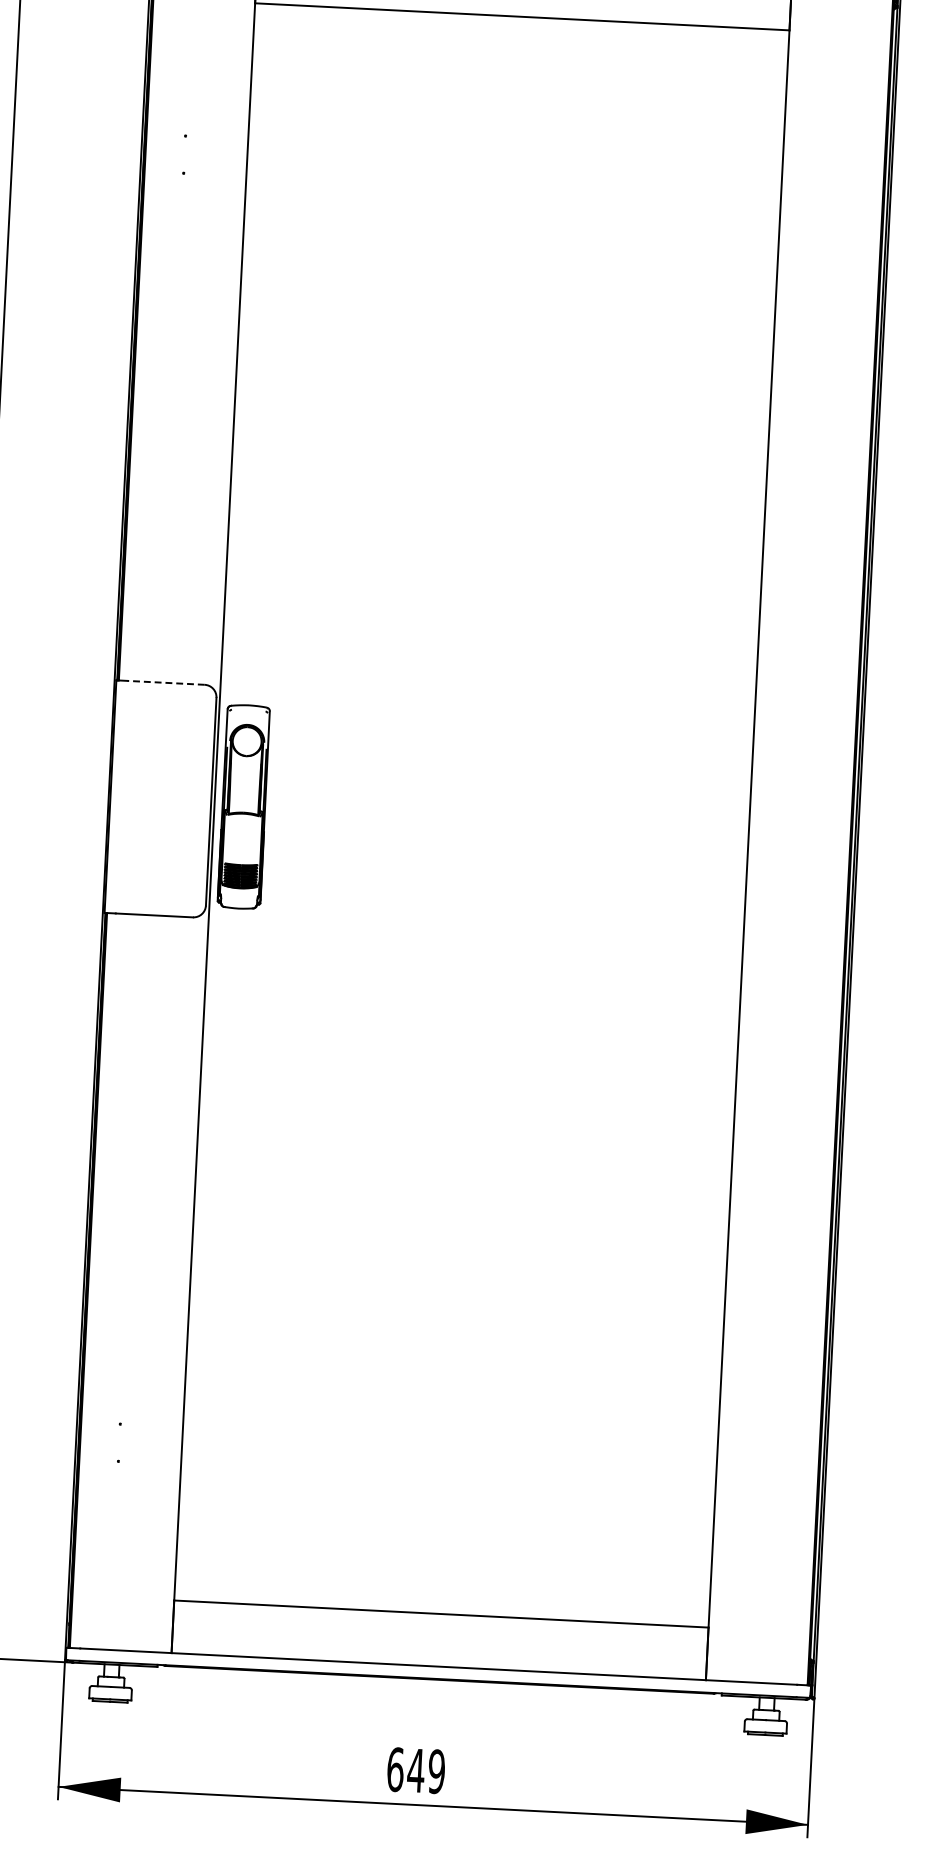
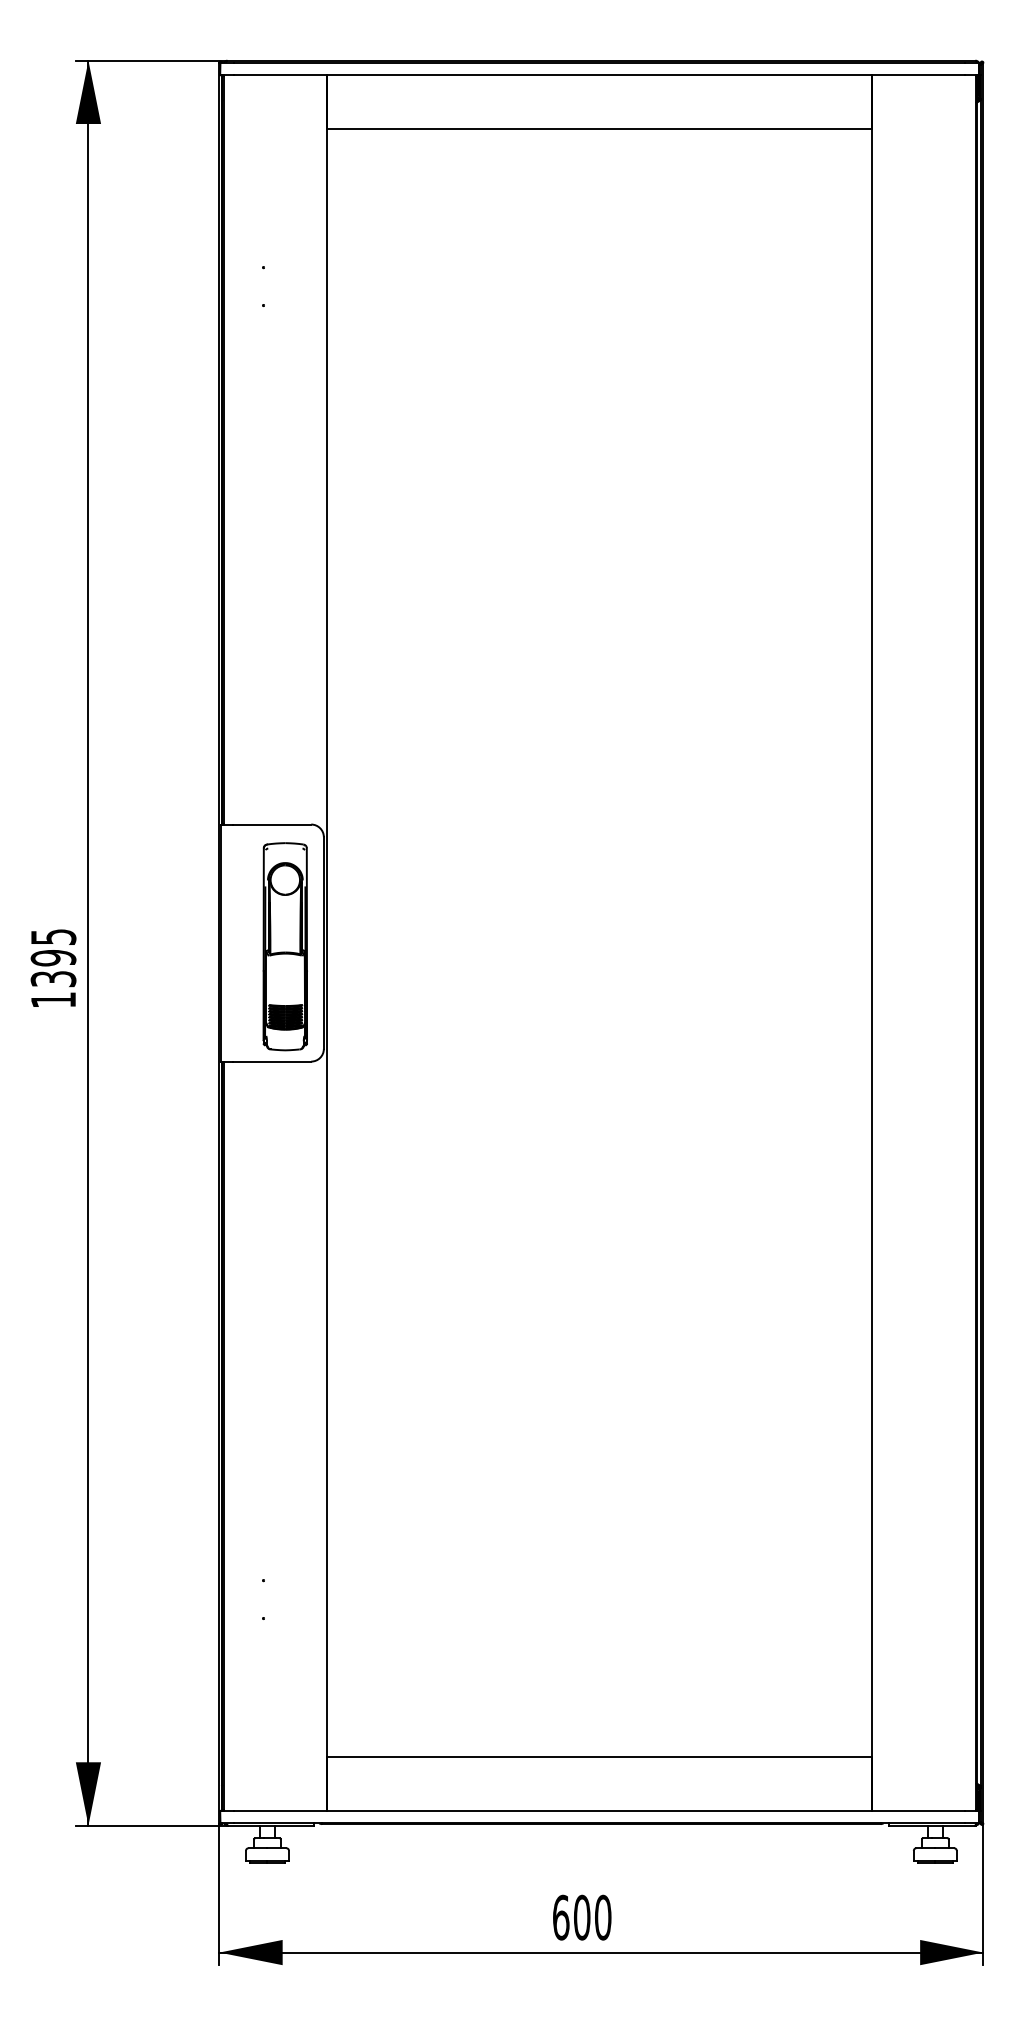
line: (165, 682) -> (271, 824), dashed -> solid
part: (243, 806) -> (284, 946), moved
text: (426, 1771) -> (592, 1917), 649 -> 600

